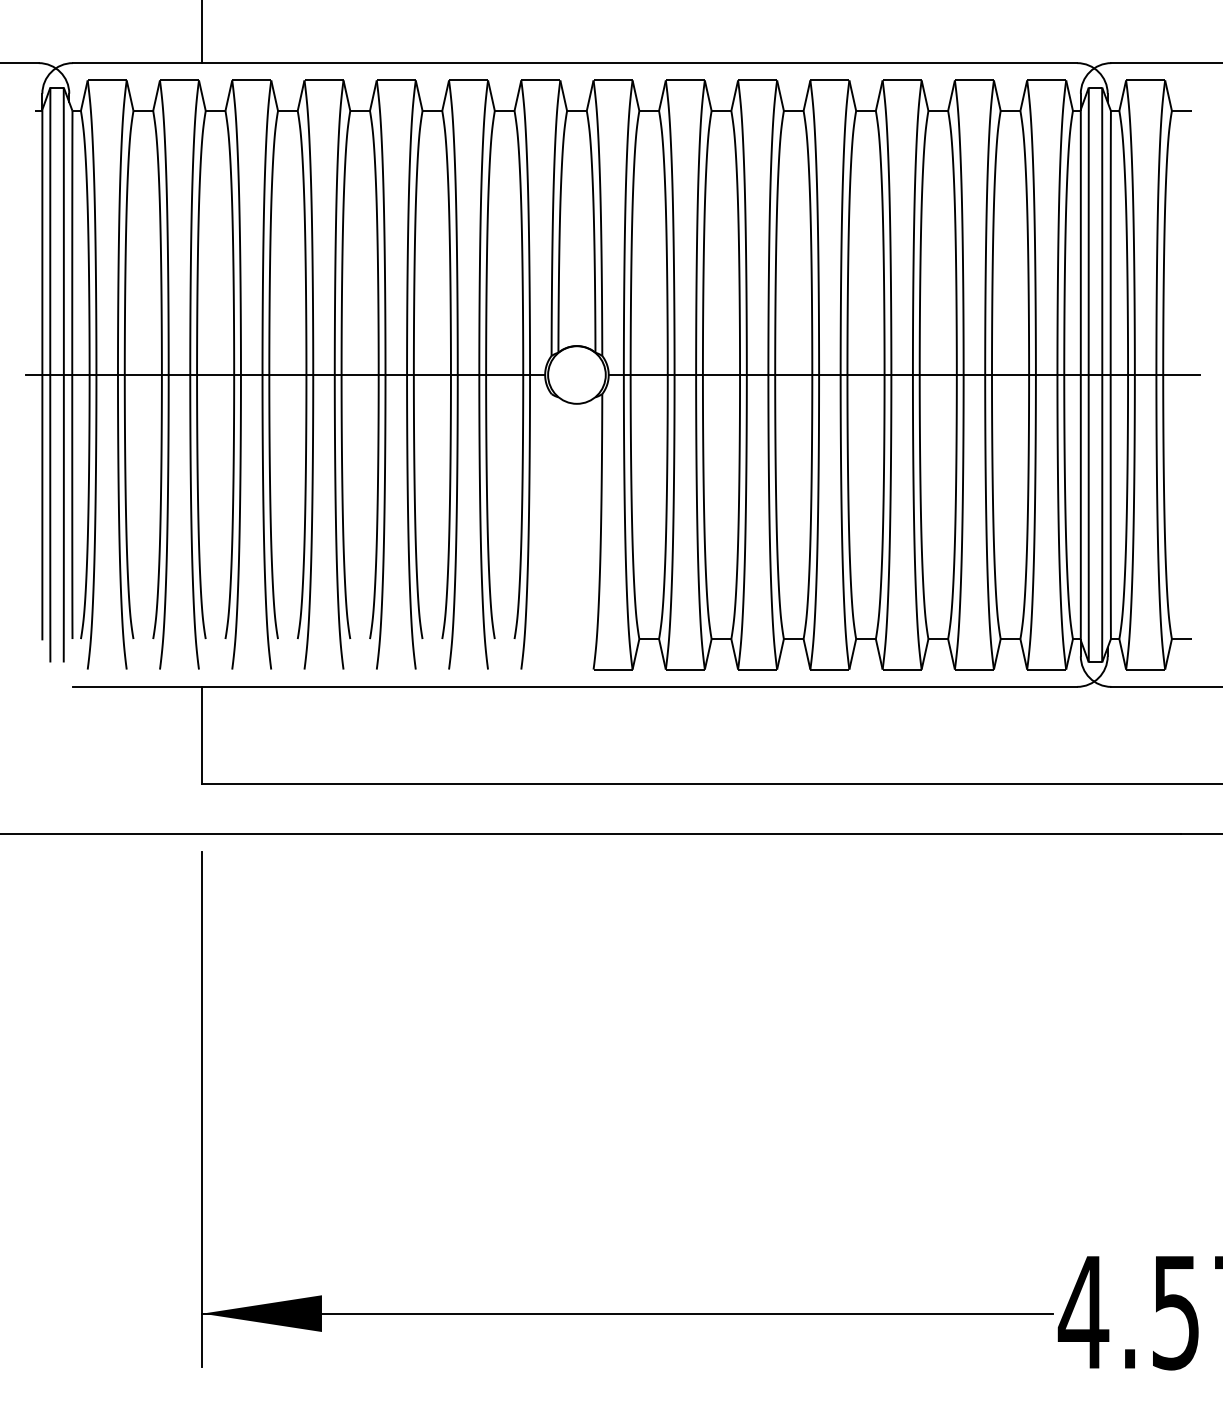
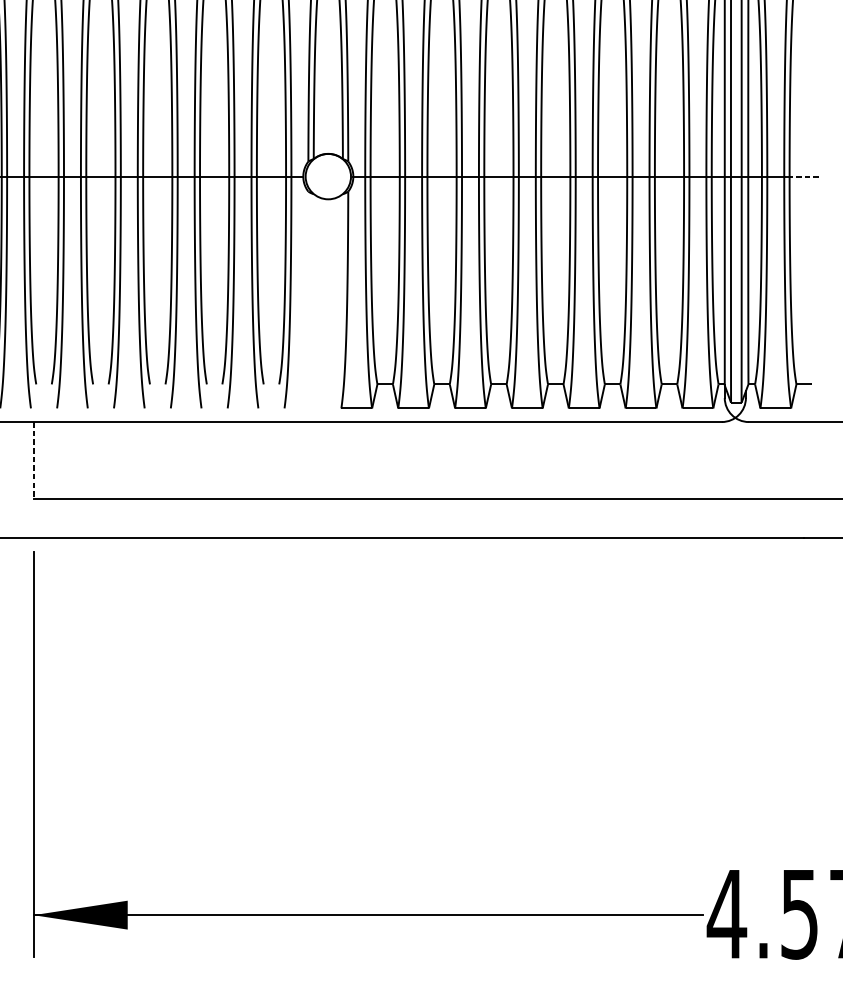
line: (1181, 375) -> (803, 177), solid -> dashed
line: (202, 735) -> (33, 460), solid -> dashed

